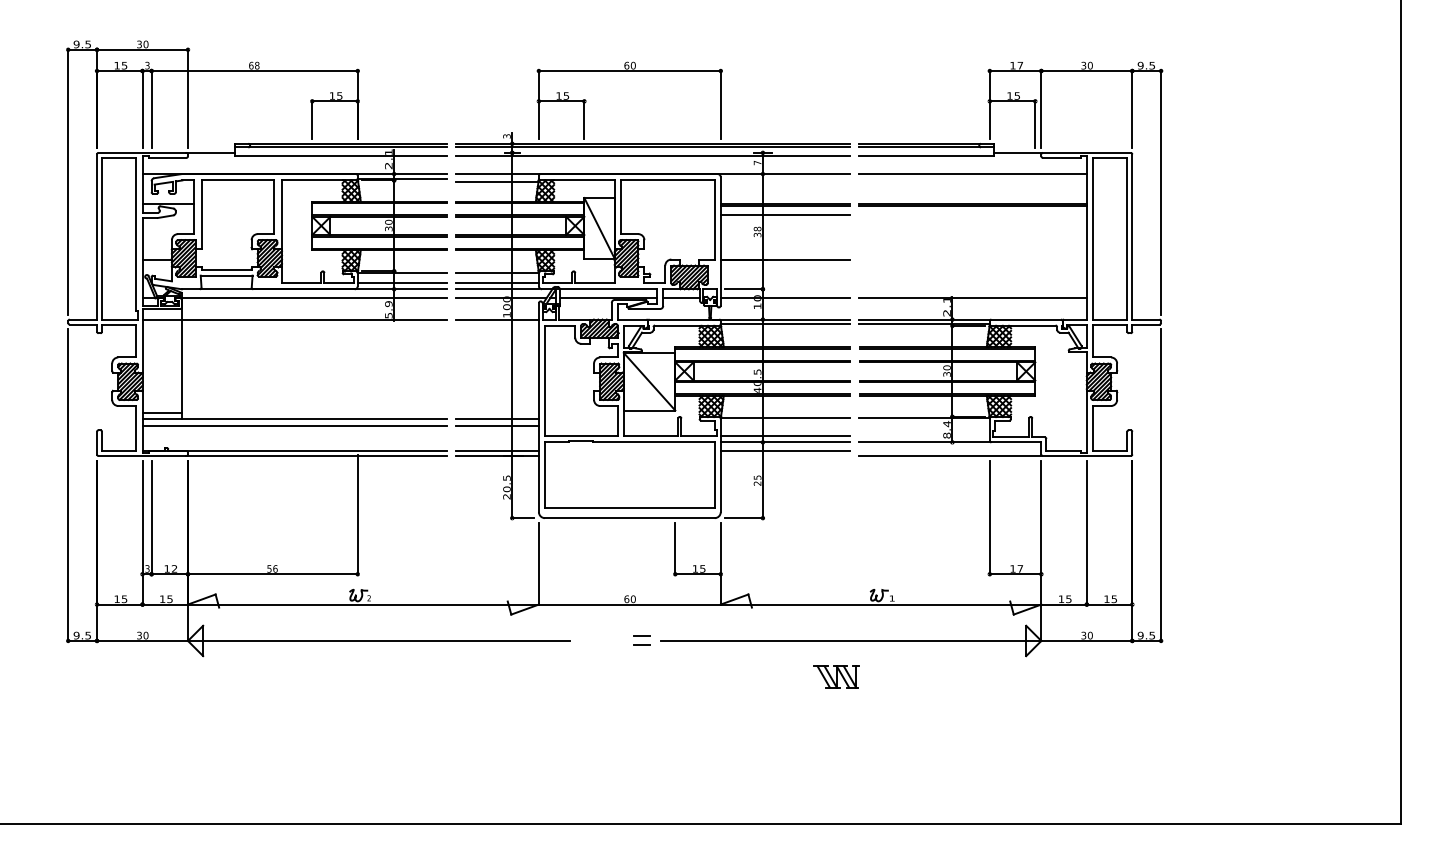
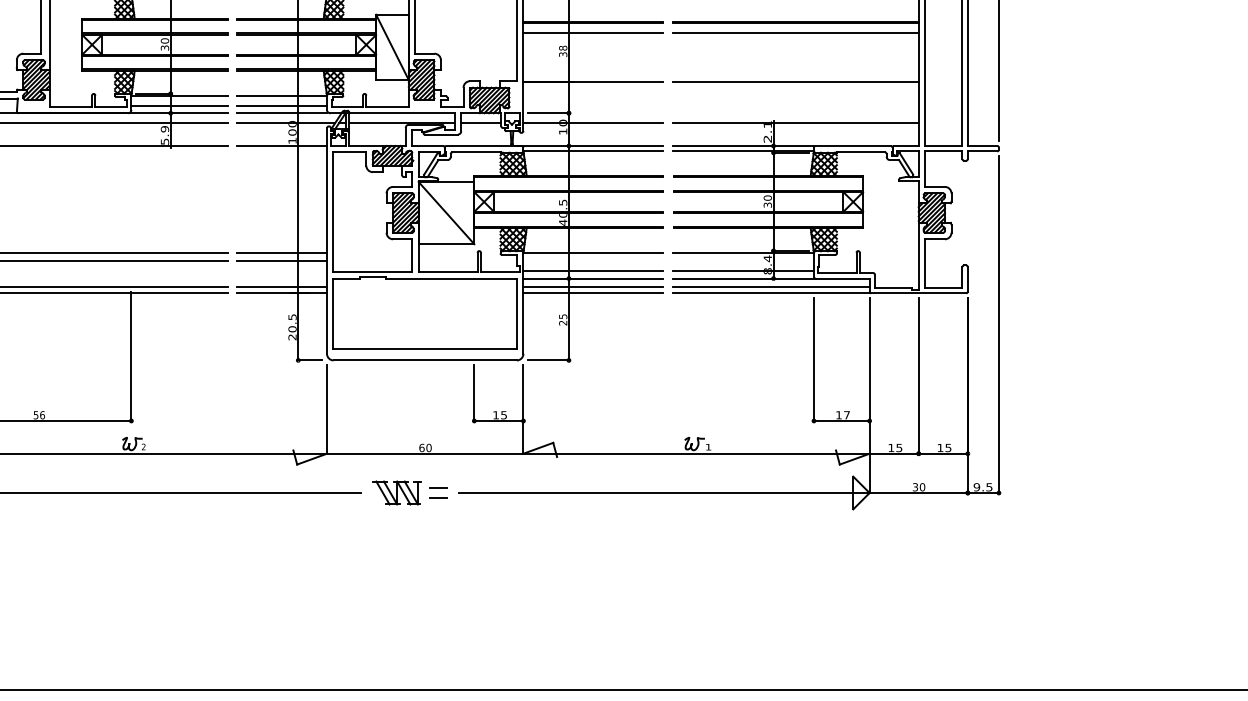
line: (972, 215) -> (795, 33), added
line: (972, 260) -> (795, 82), added
line: (924, 435) -> (743, 271), added
line: (950, 450) -> (771, 287), added
line: (785, 456) -> (593, 293), added
part: (836, 676) -> (396, 492), moved

